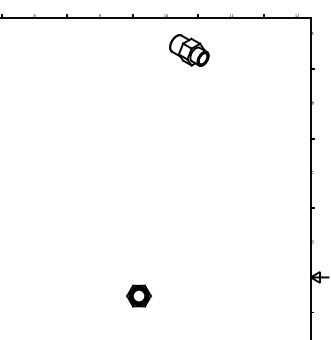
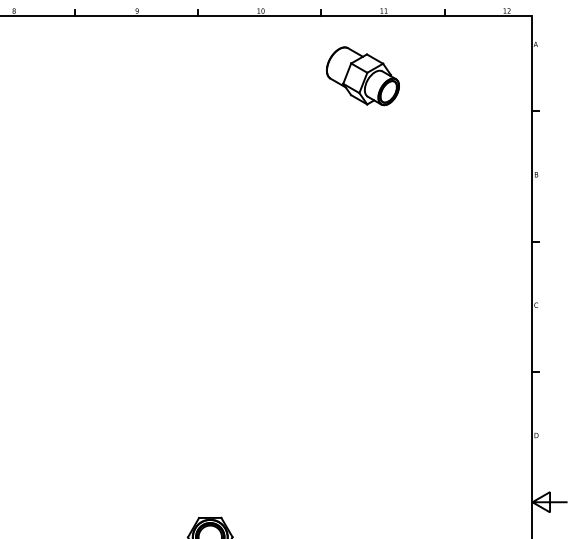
part: (189, 50) -> (363, 76), moved

